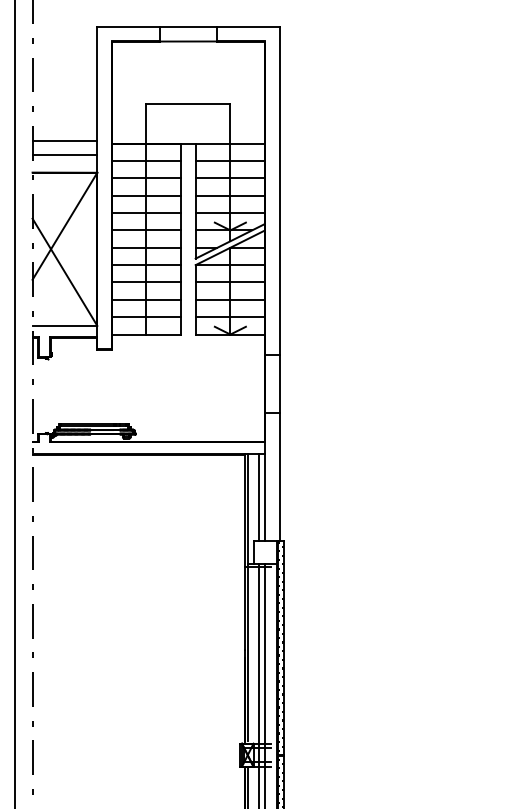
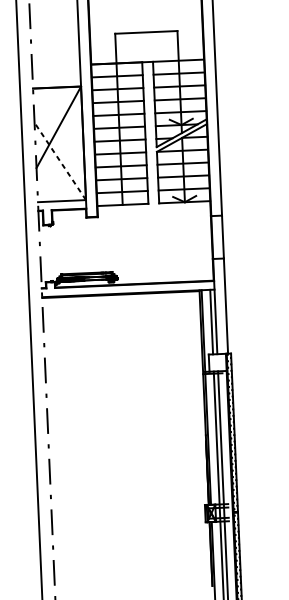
line: (64, 140) -> (55, 63), removed
line: (64, 154) -> (56, 74), removed
line: (64, 272) -> (59, 161), solid -> dashed

